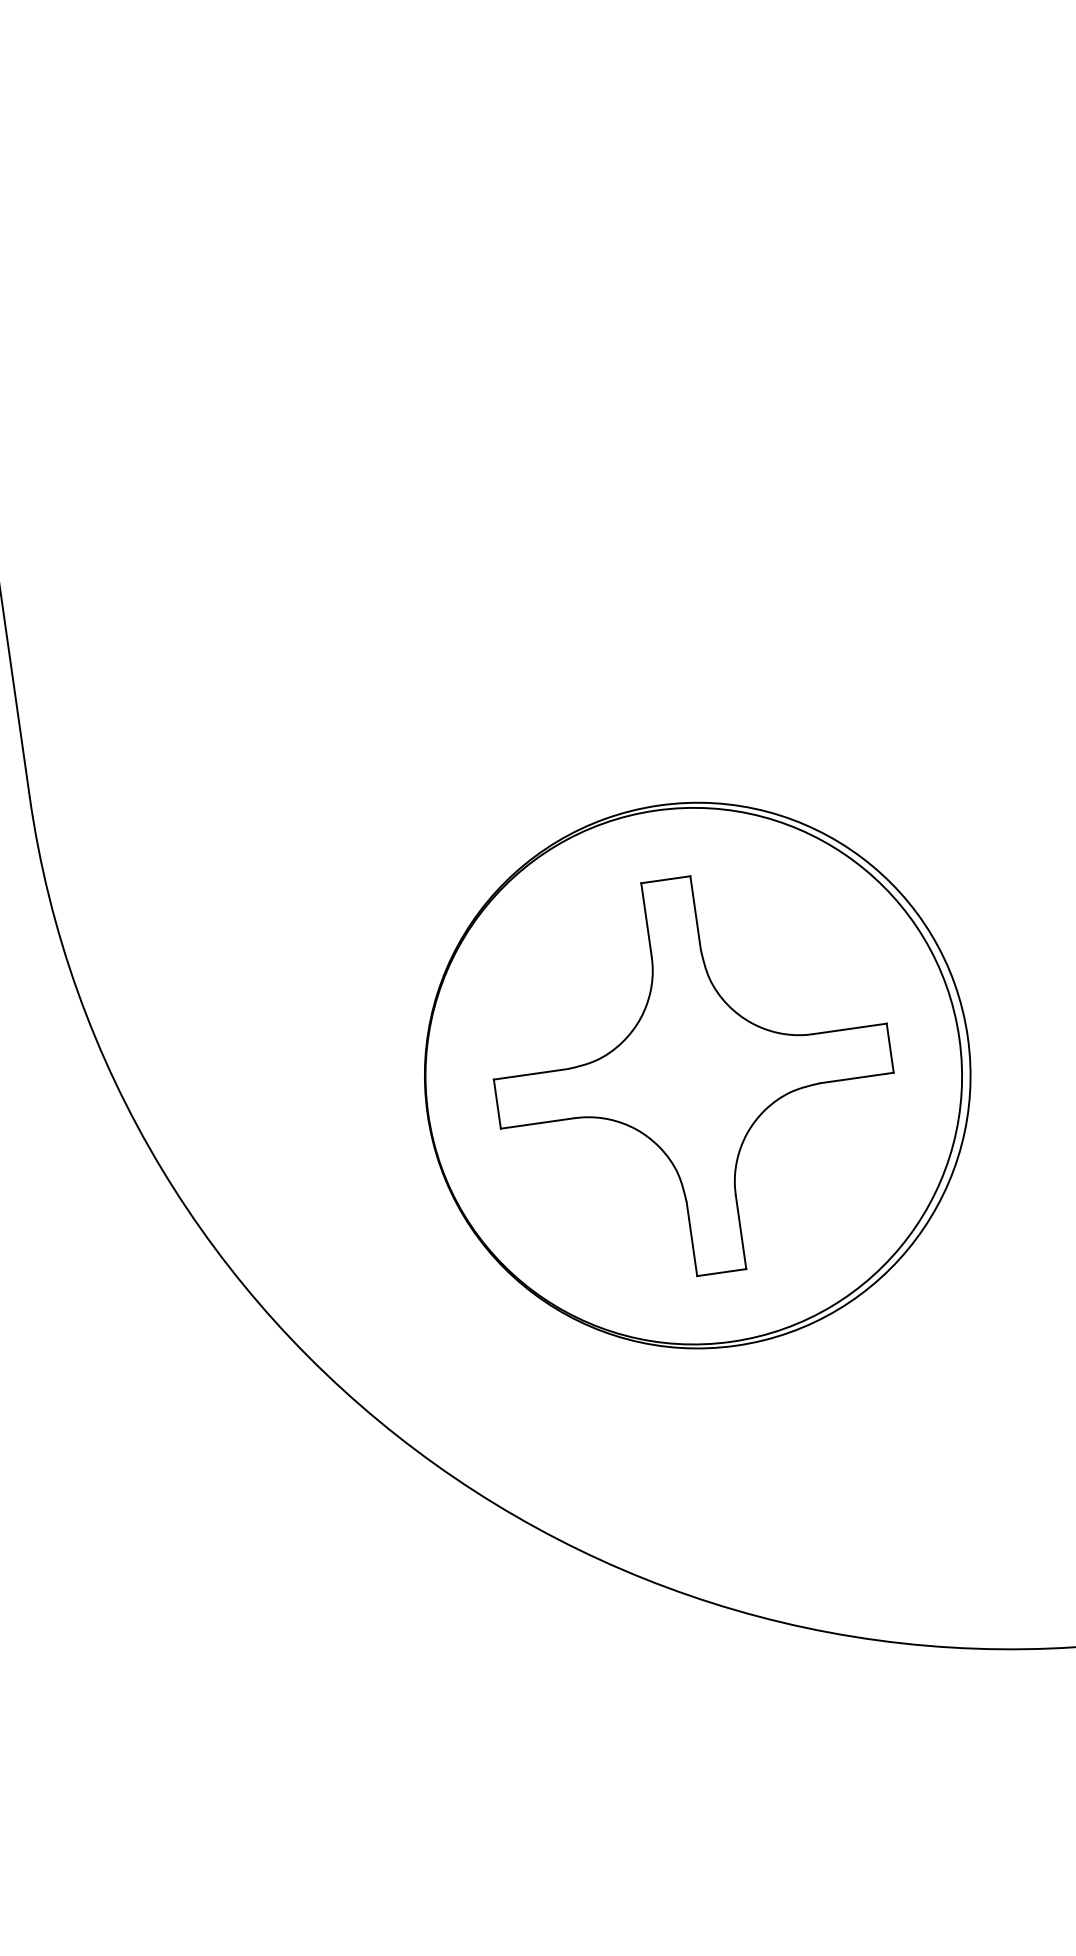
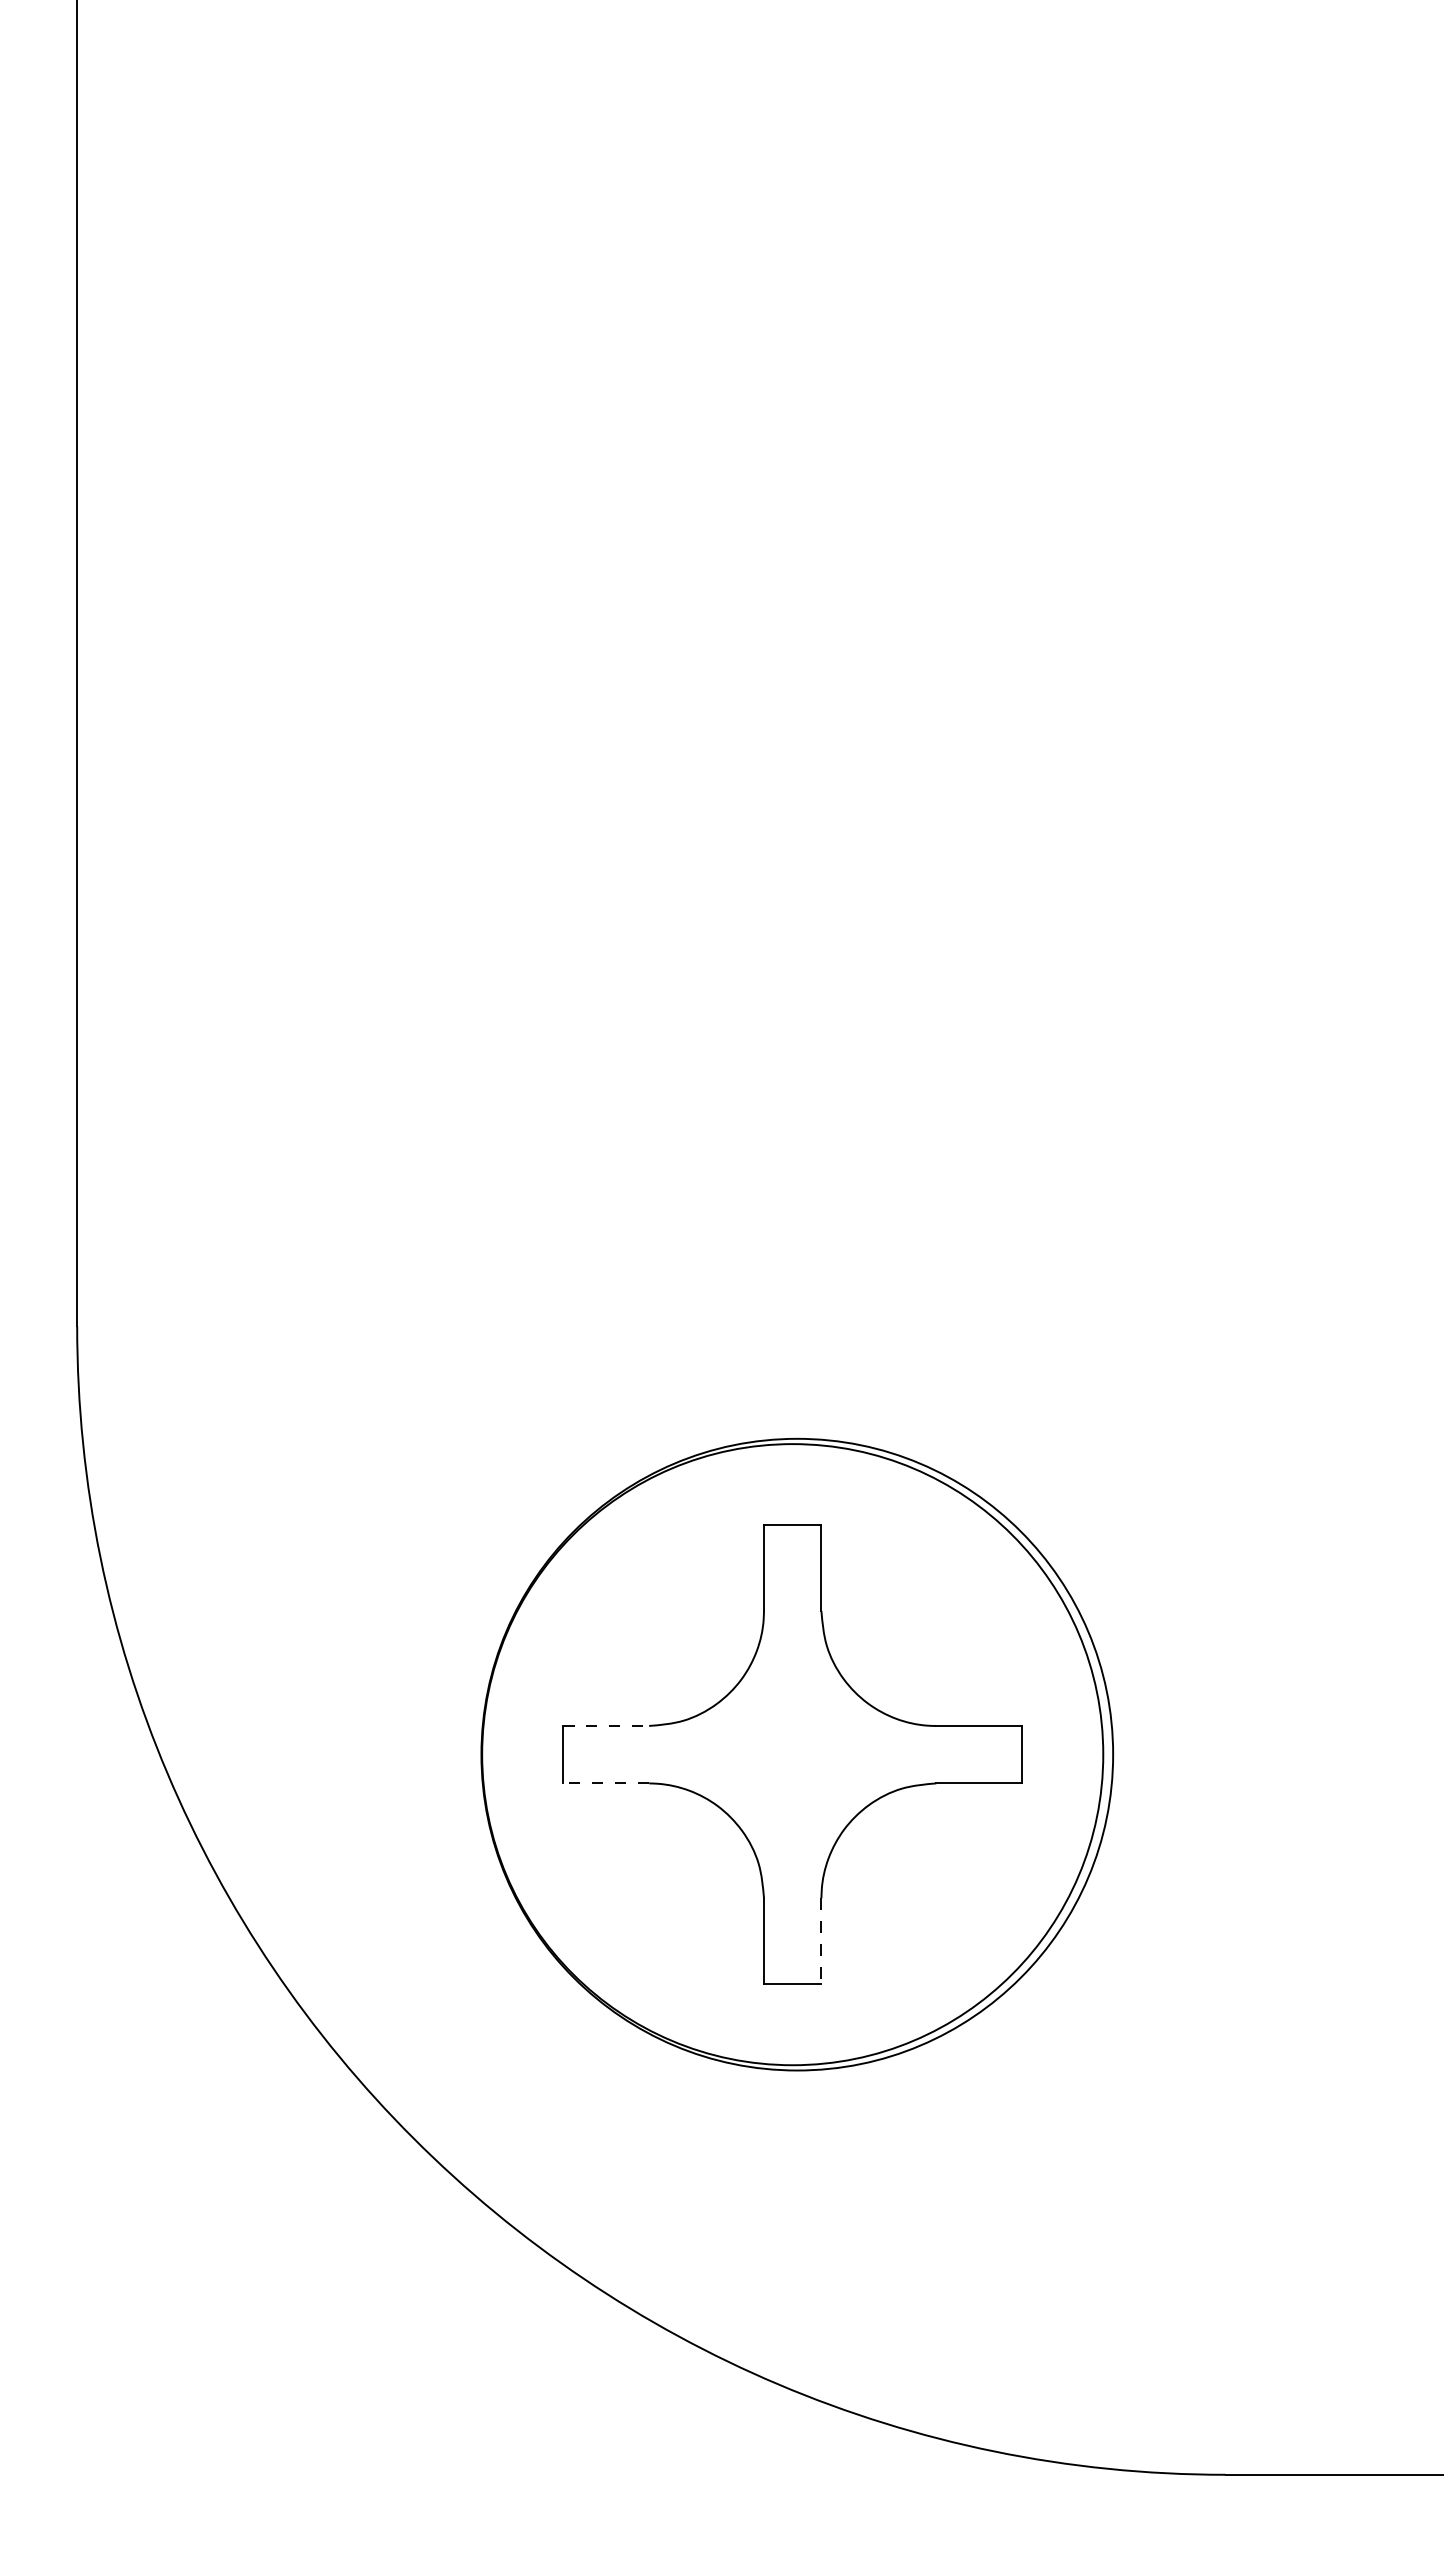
line: (530, 1073) -> (606, 1725), solid -> dashed
line: (537, 1123) -> (605, 1783), solid -> dashed
line: (741, 1232) -> (821, 1941), solid -> dashed

